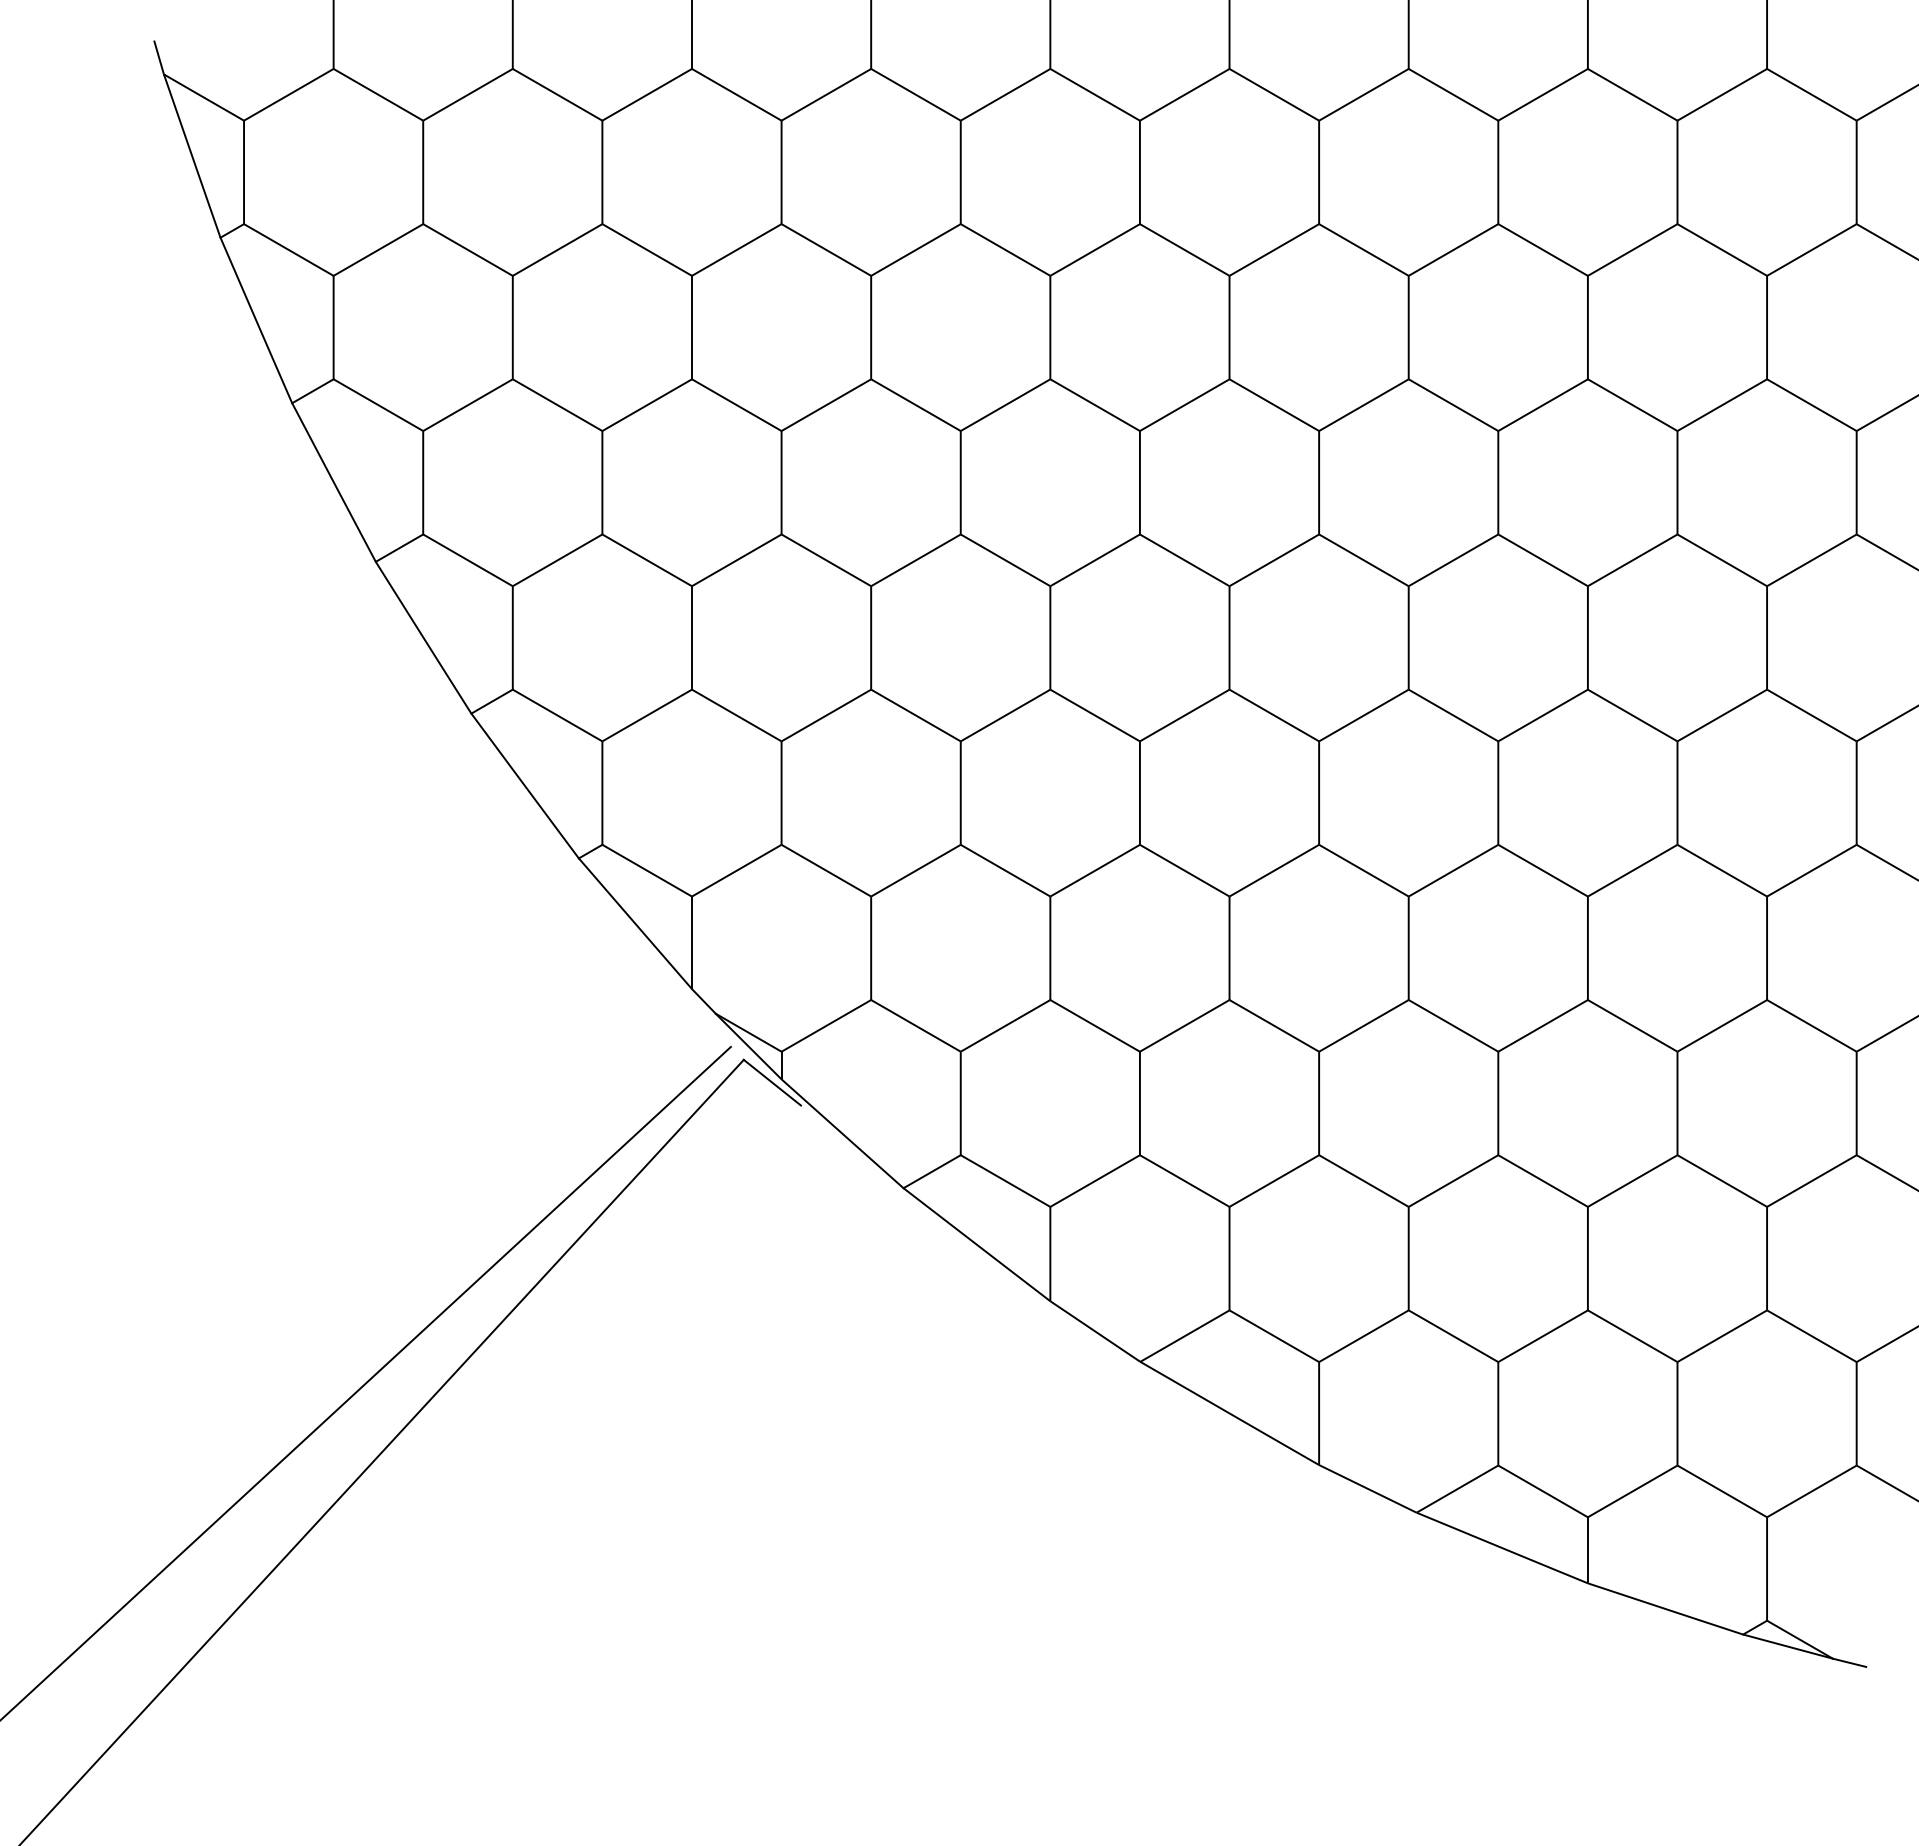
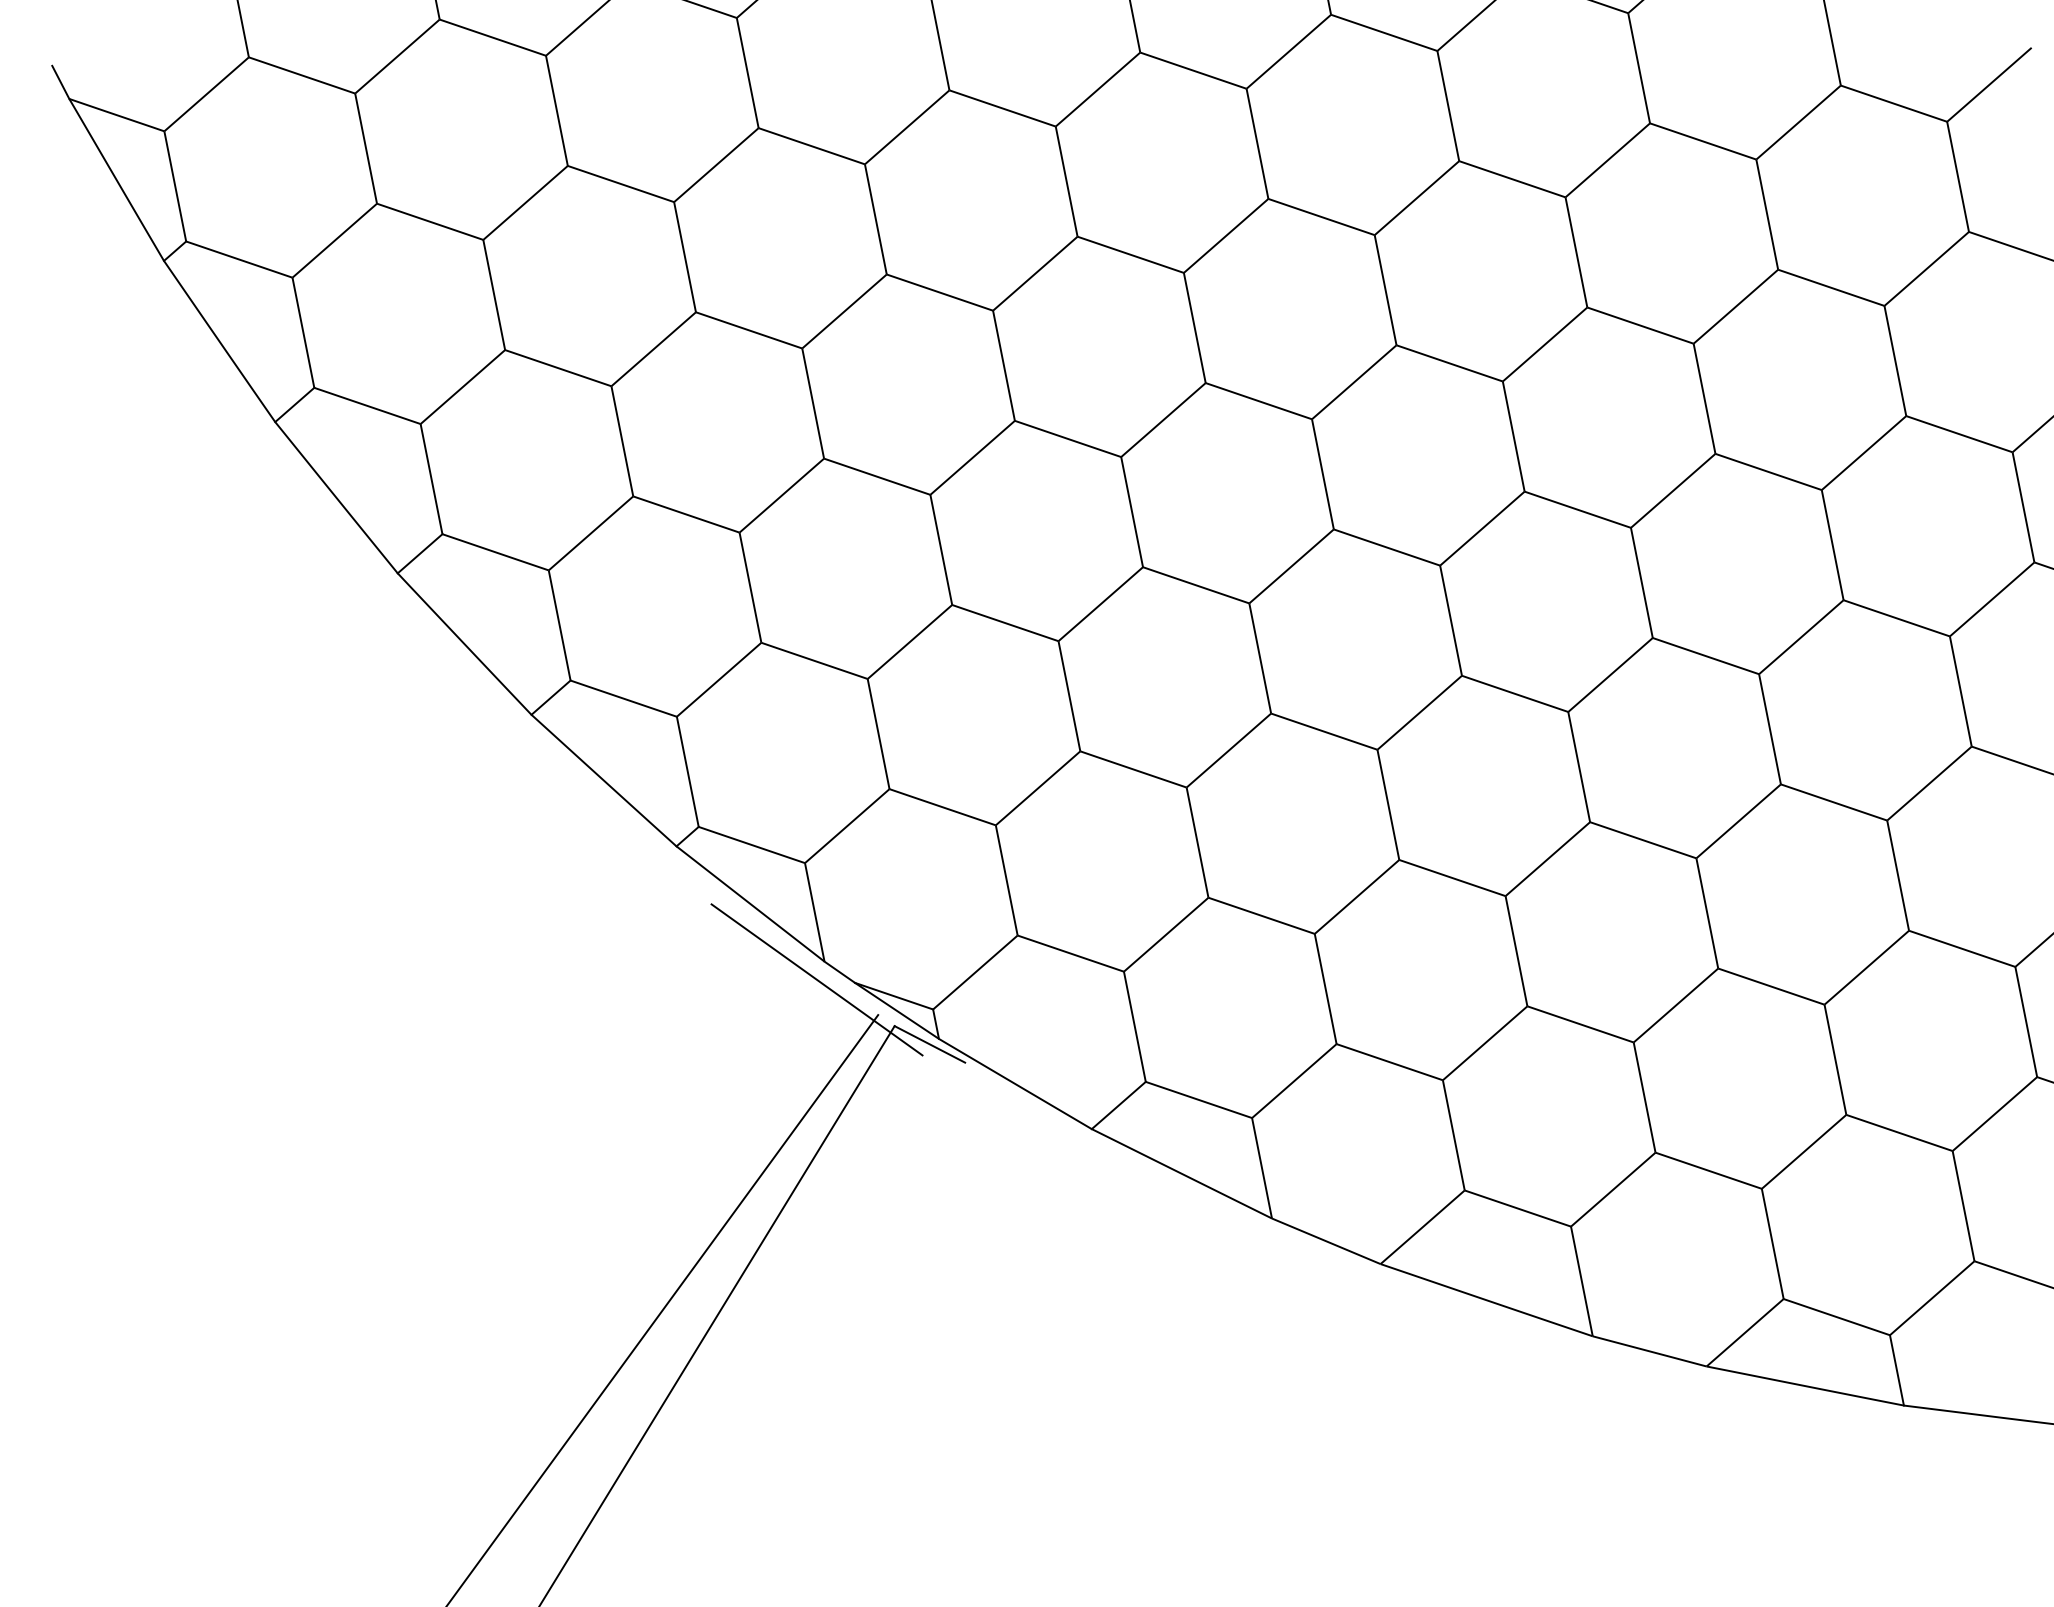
line: (681, 1004) -> (816, 980), added

